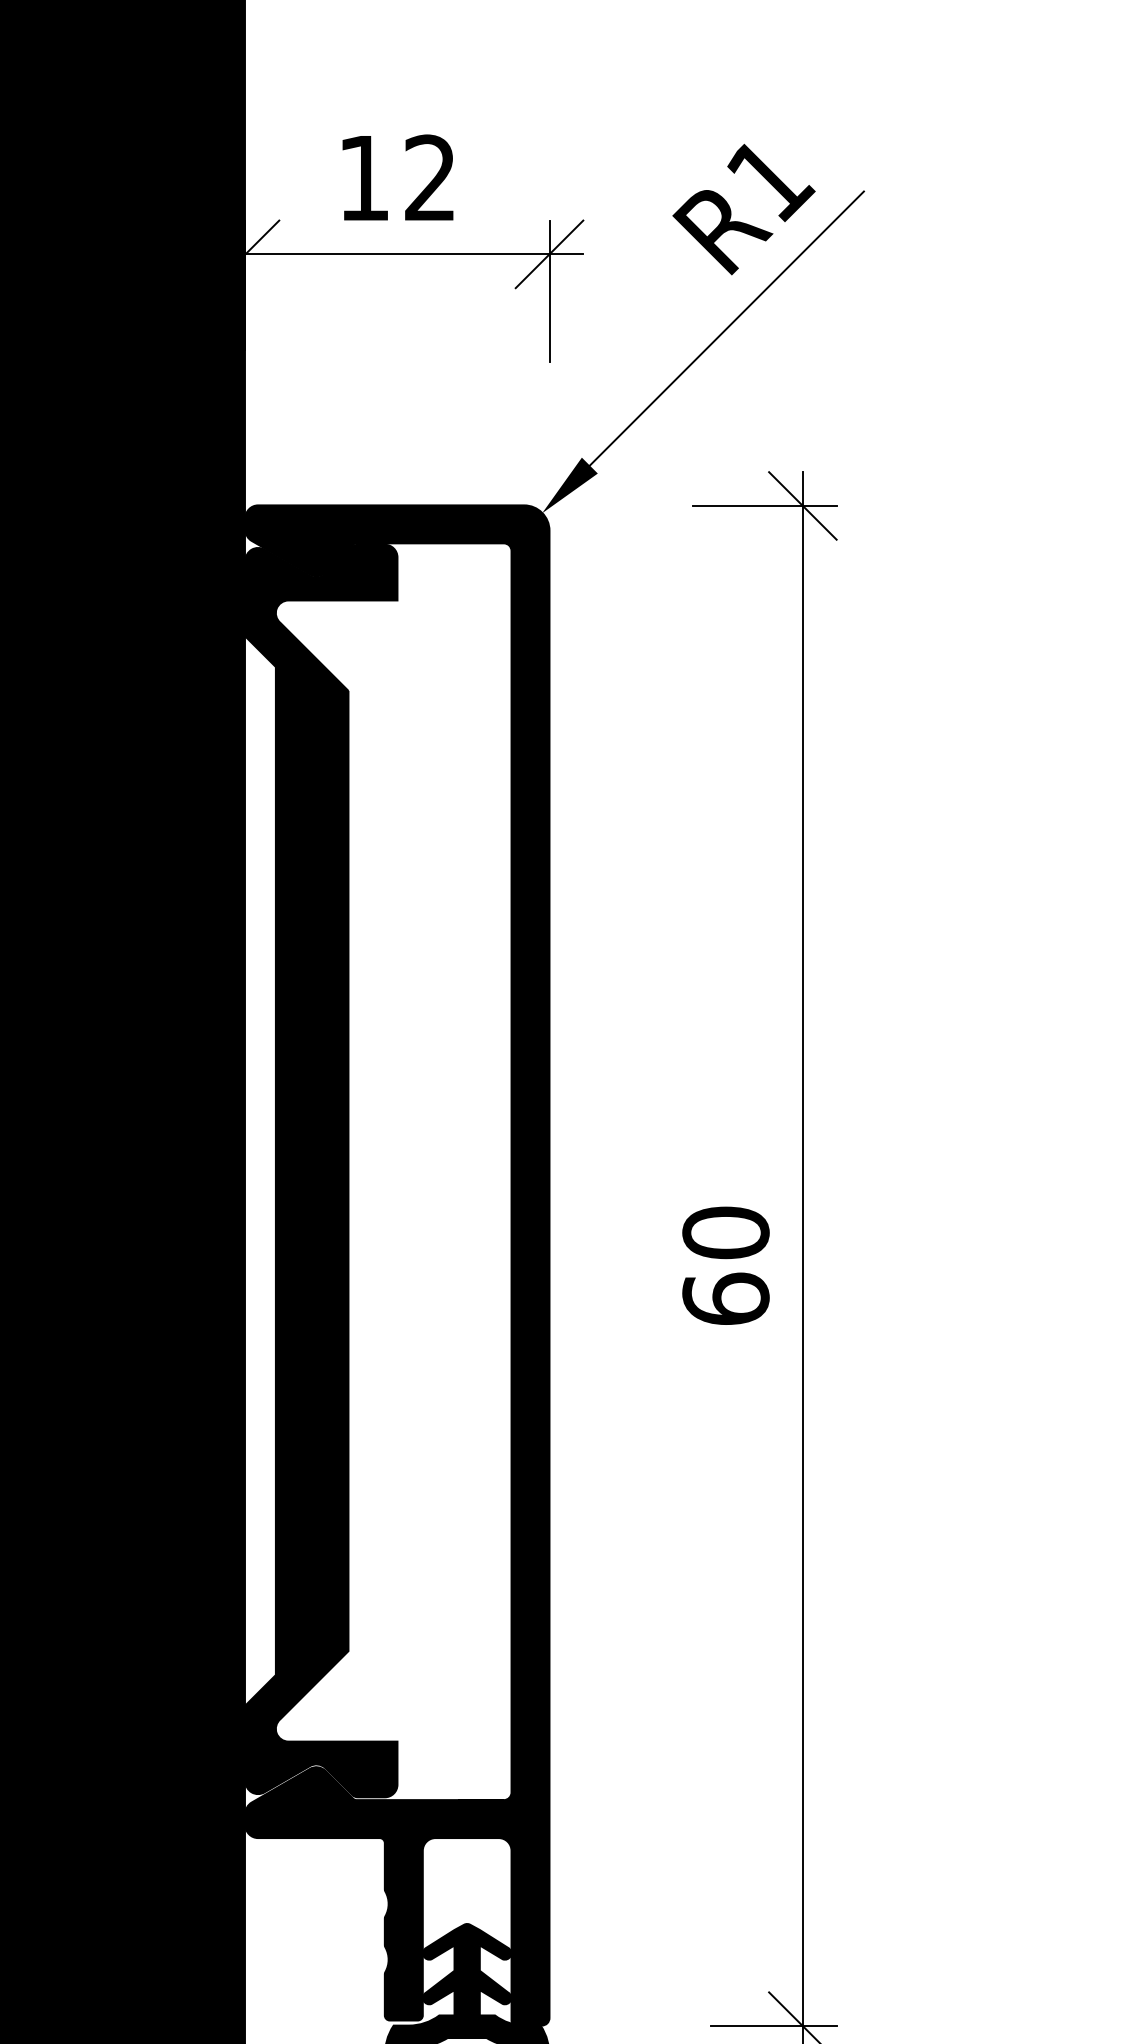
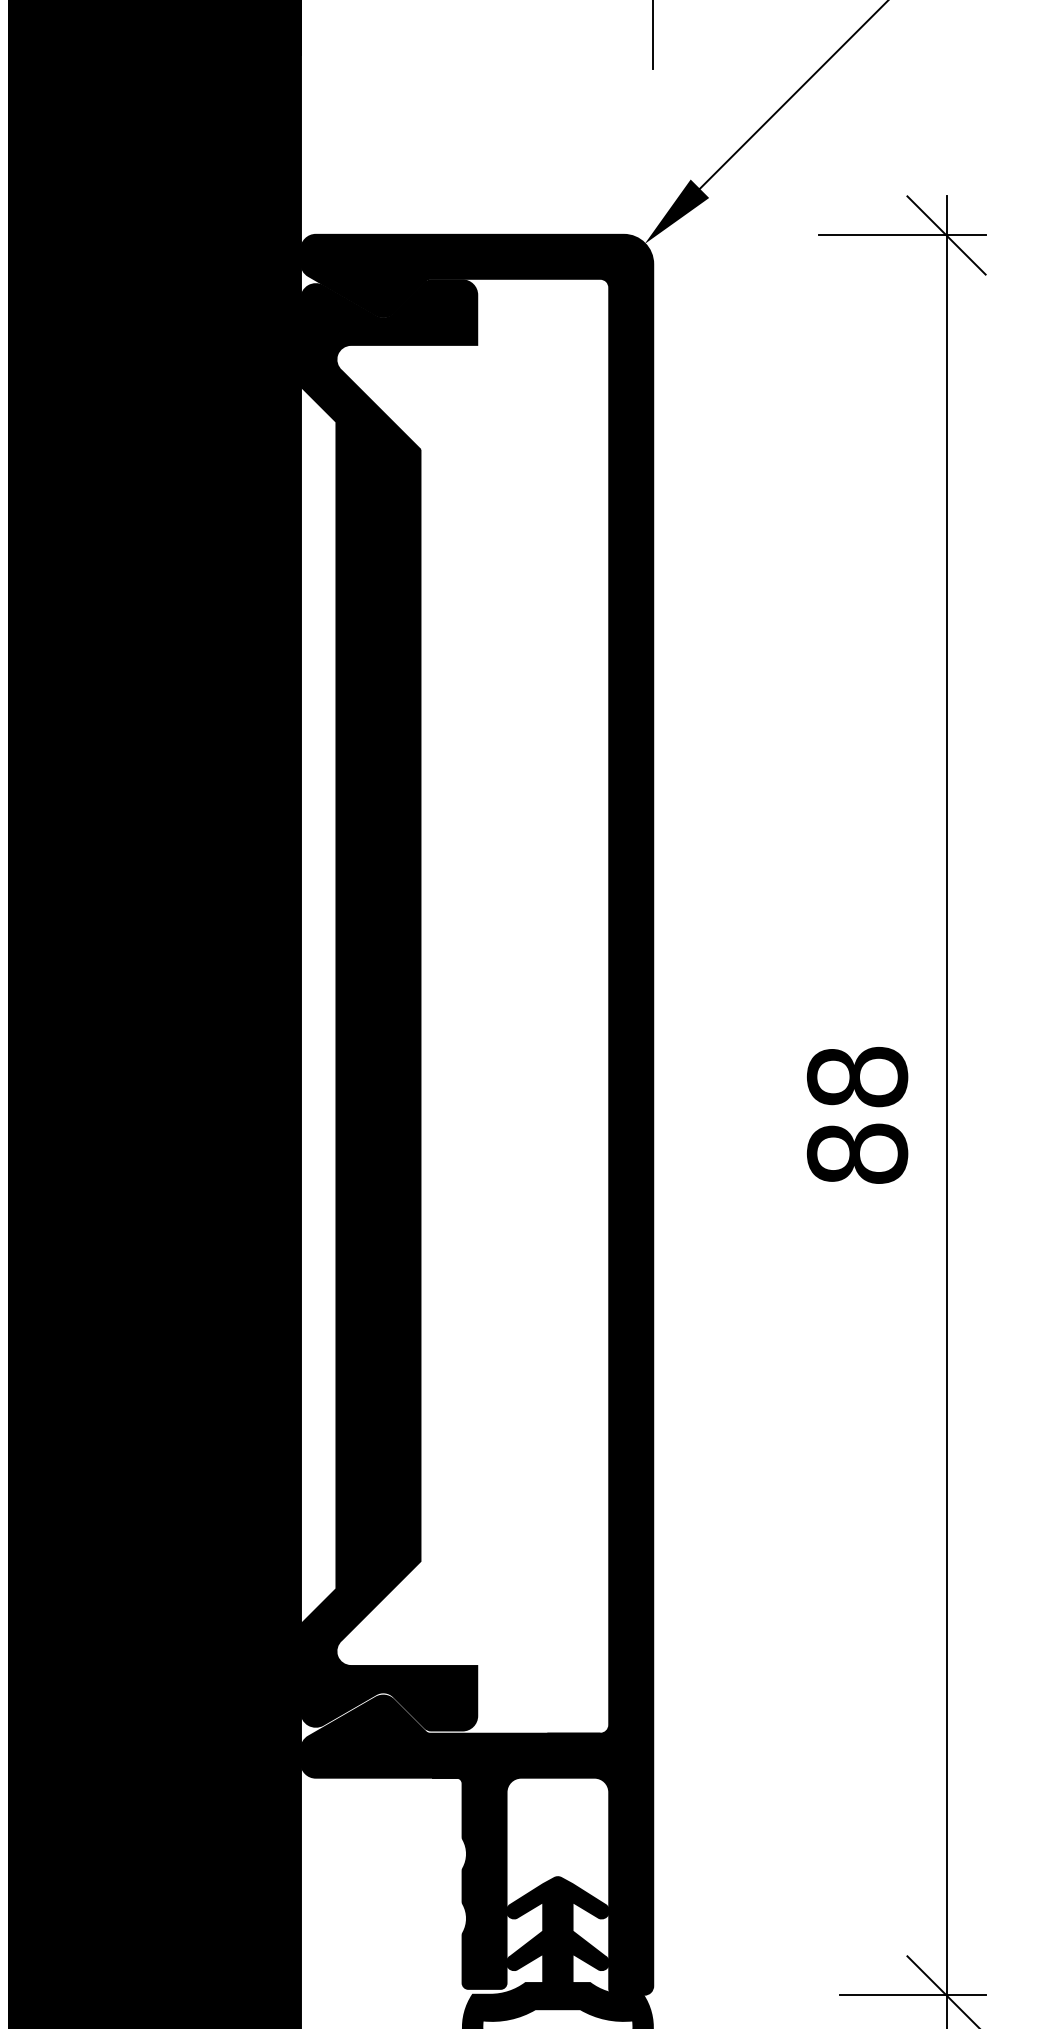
text: (725, 1265) -> (856, 1114), 60 -> 88

